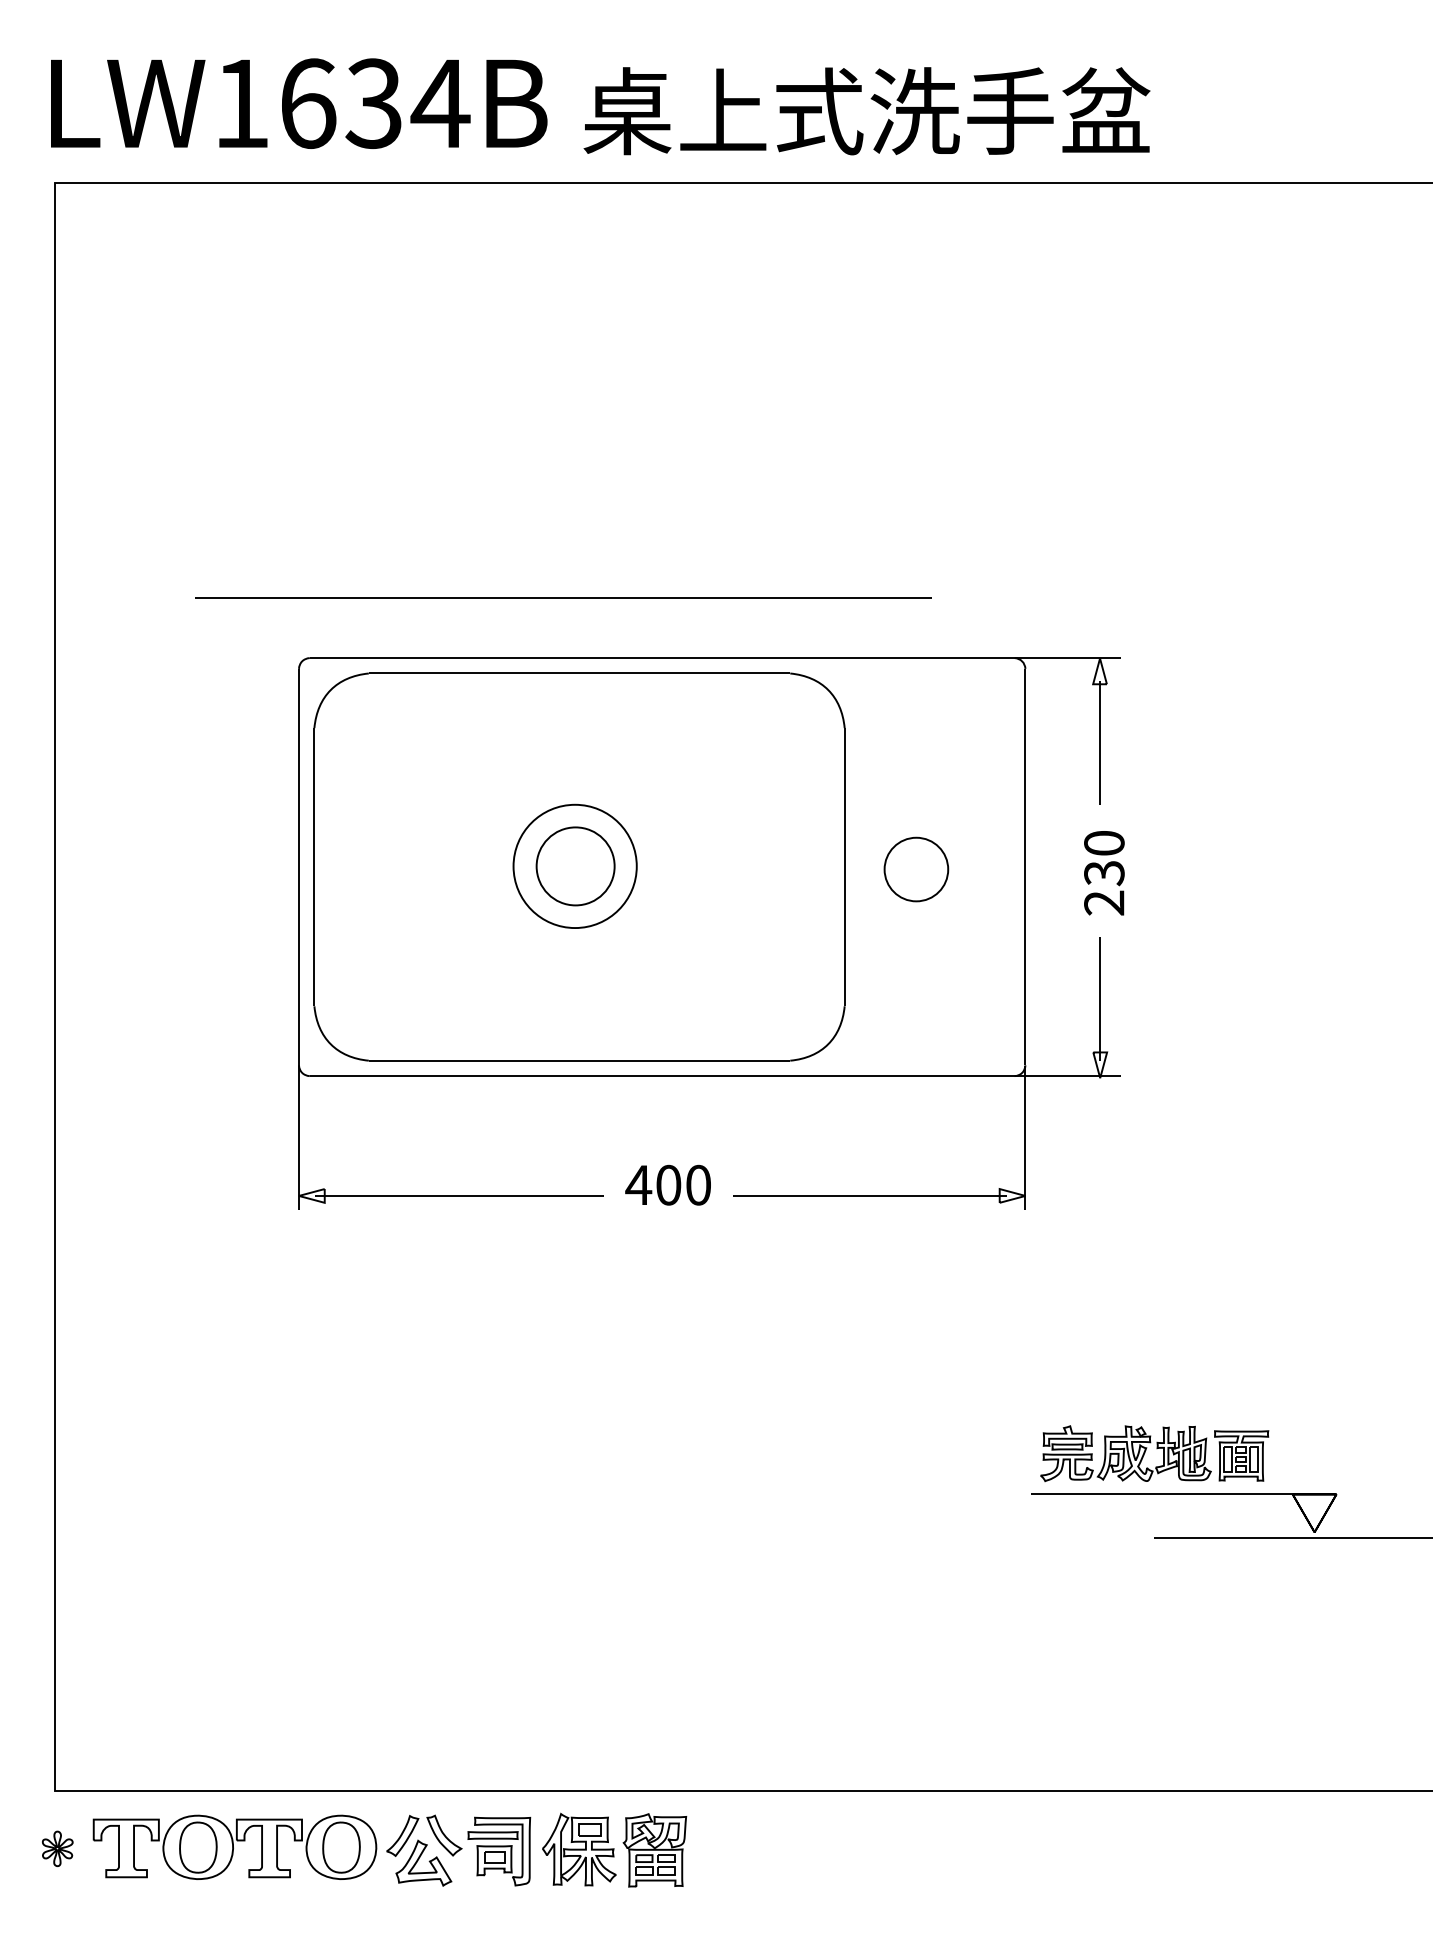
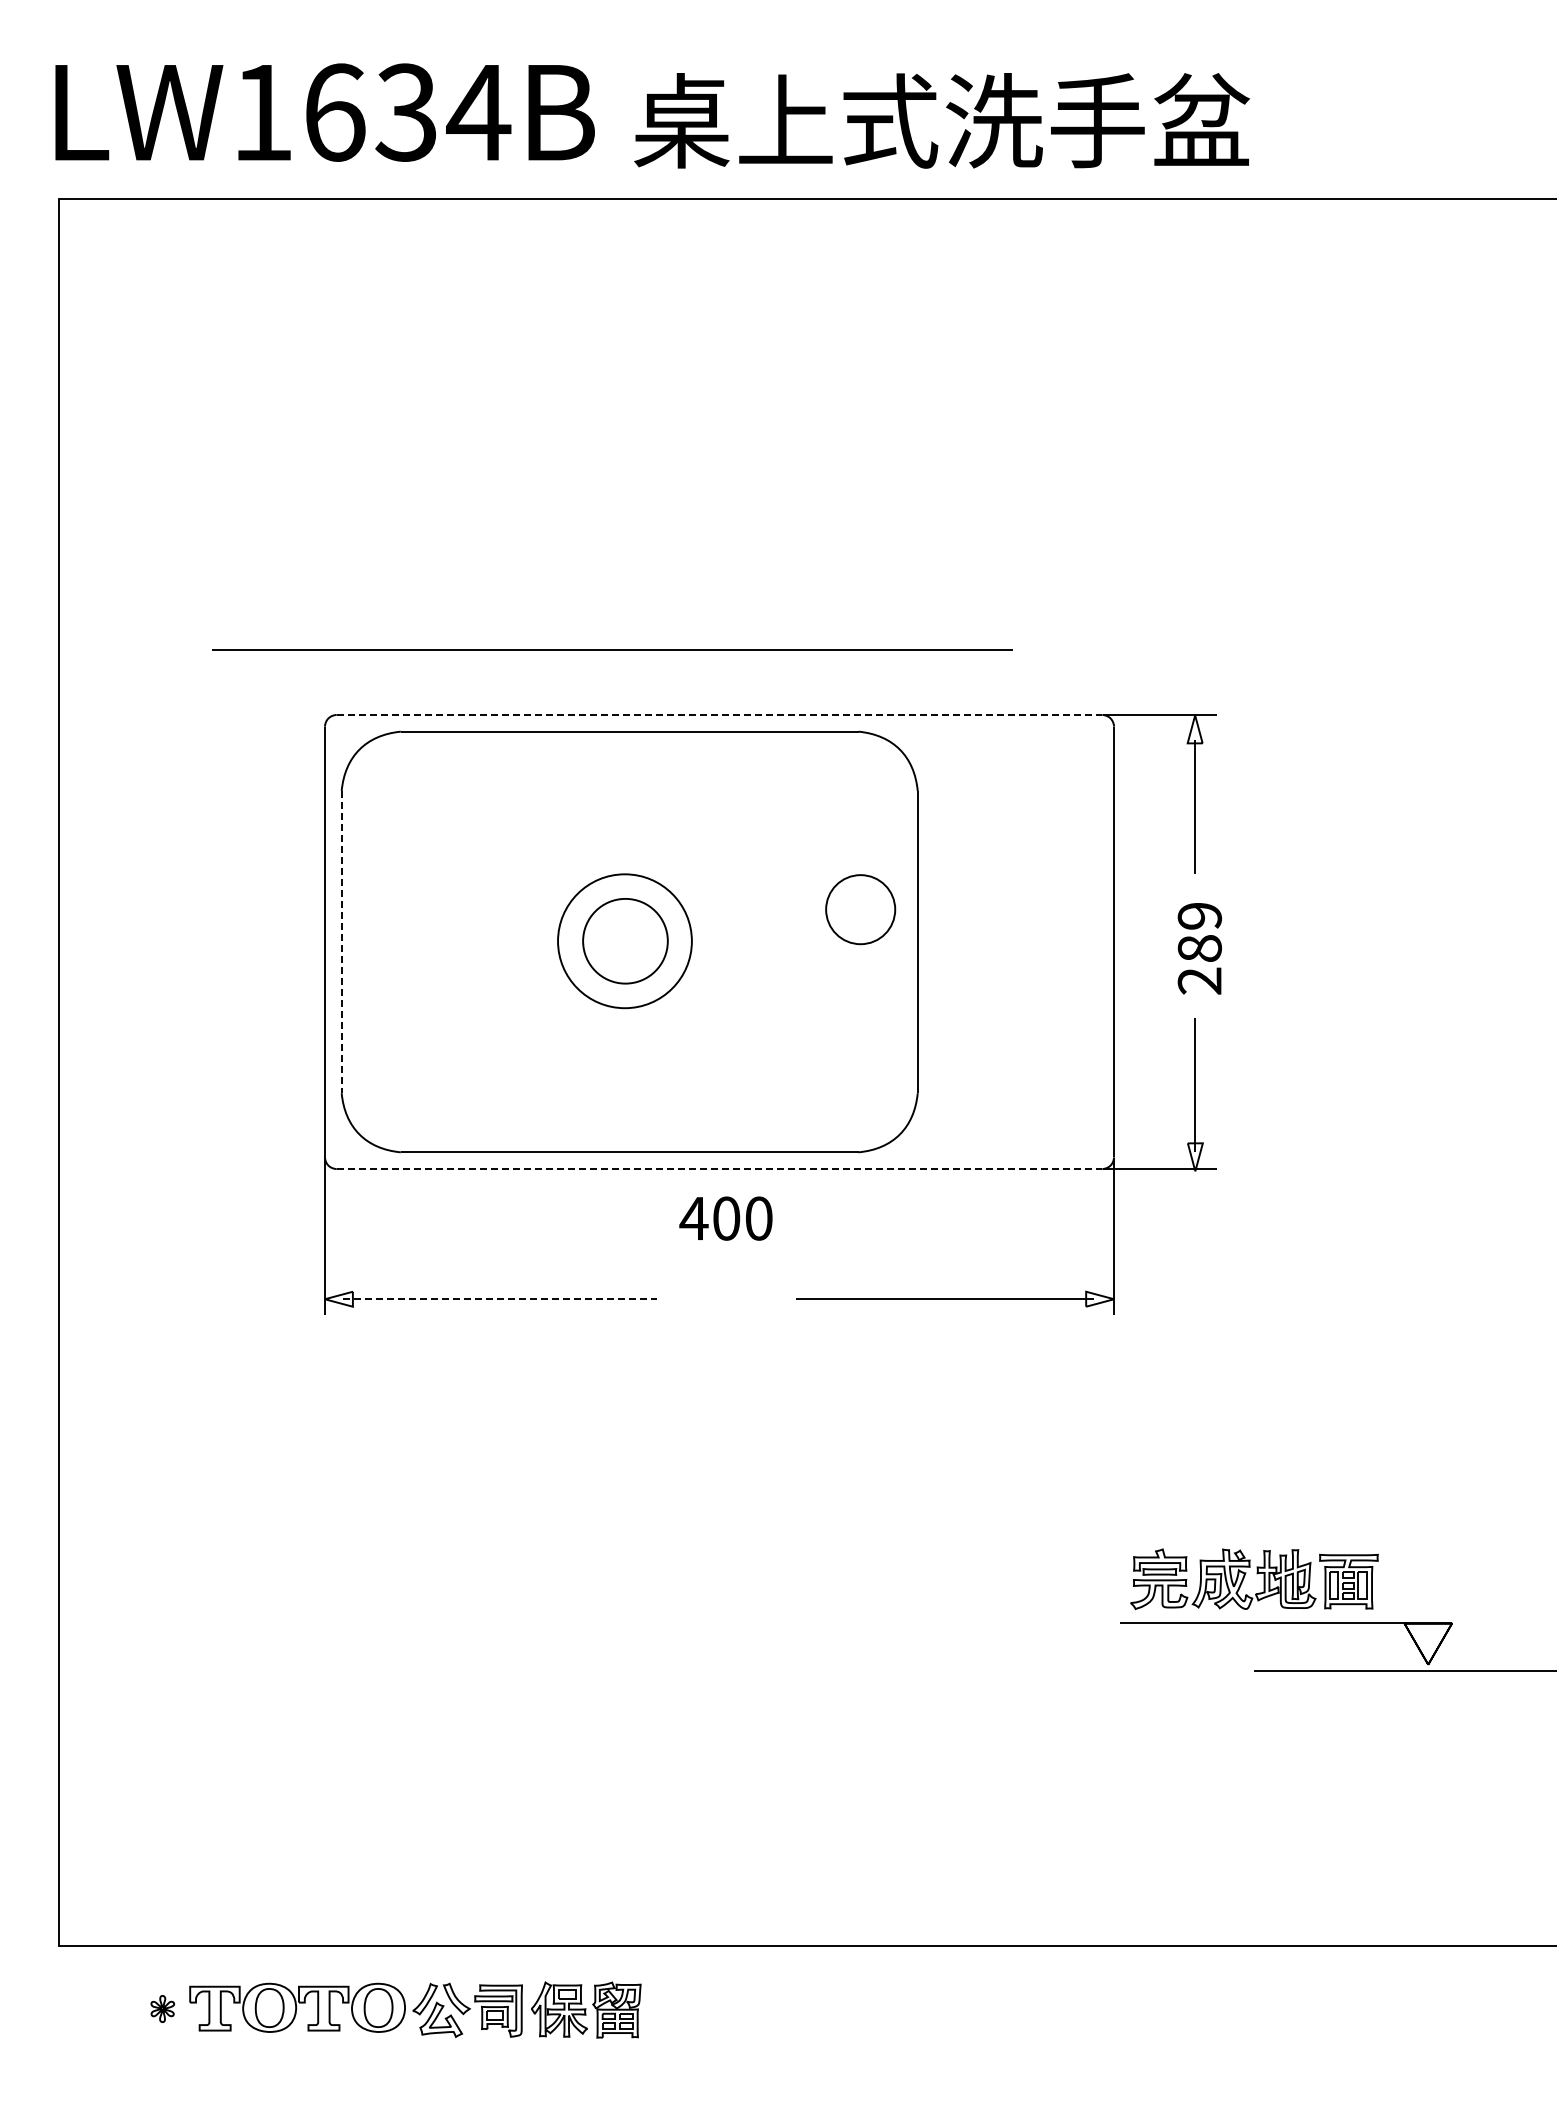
line: (662, 657) -> (719, 714), solid -> dashed
text: (1104, 858) -> (1199, 932), 230 -> 289
line: (314, 867) -> (341, 942), solid -> dashed
part: (916, 869) -> (860, 909), moved
line: (662, 1076) -> (719, 1169), solid -> dashed
text: (667, 1185) -> (725, 1218), moved
line: (459, 1196) -> (499, 1299), solid -> dashed
part: (363, 1849) -> (395, 2009), size x0.7

